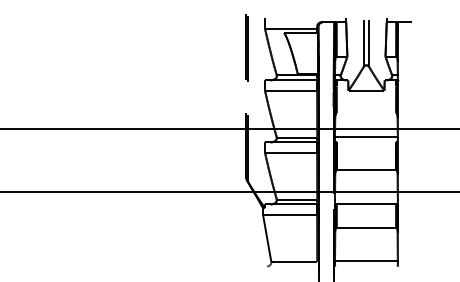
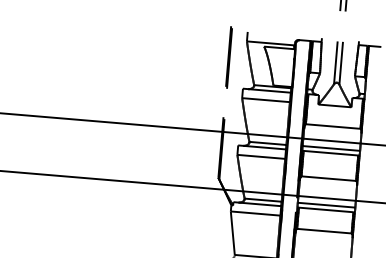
line: (366, 113) -> (333, 126), added
line: (366, 142) -> (330, 153), added
line: (365, 199) -> (325, 205), added

